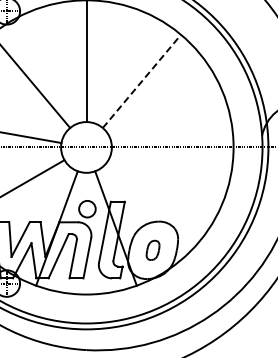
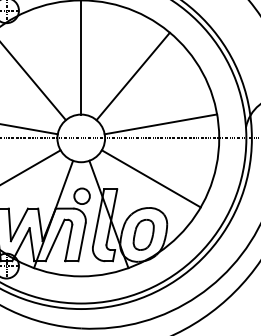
line: (141, 81) -> (132, 76), dashed -> solid
line: (171, 132) -> (160, 124), added
line: (160, 190) -> (150, 178), added
part: (152, 250) -> (143, 235), size x1.67

